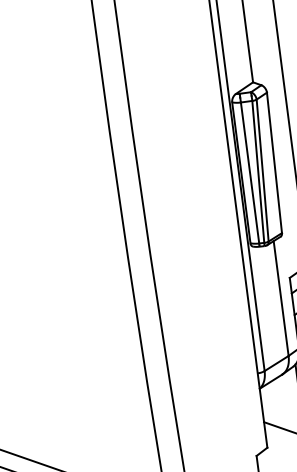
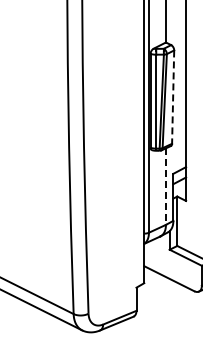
line: (275, 163) -> (173, 97), solid -> dashed
line: (280, 299) -> (165, 187), solid -> dashed

